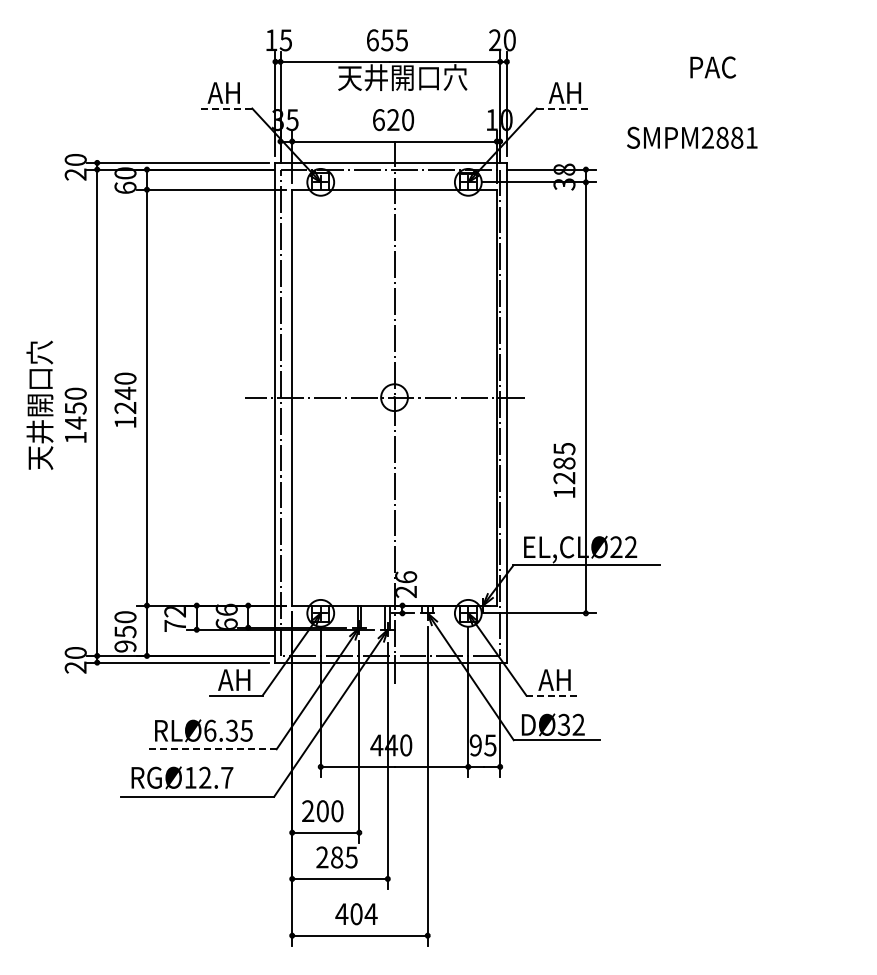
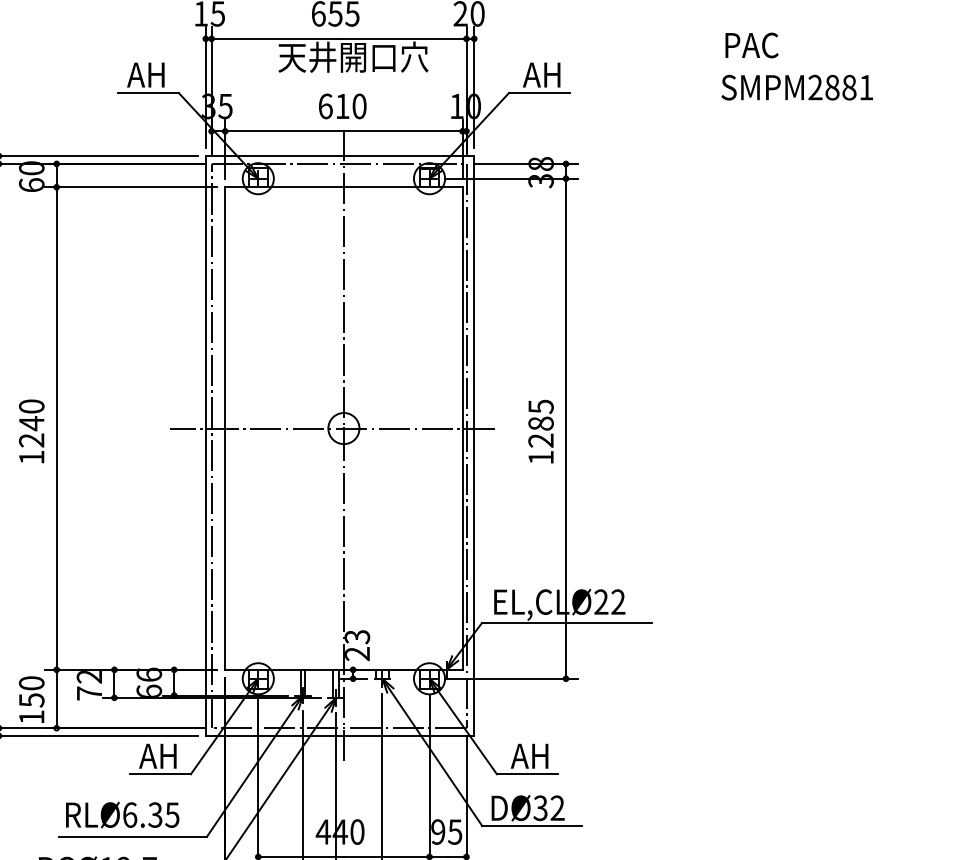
text: (713, 67) -> (752, 45), moved
line: (225, 108) -> (147, 93), dashed -> solid
line: (563, 108) -> (539, 93), dashed -> solid
text: (393, 119) -> (342, 105), 620 -> 610
text: (692, 137) -> (797, 87), moved
text: (564, 470) -> (541, 431), moved
text: (406, 577) -> (357, 637), 26 -> 23
text: (125, 646) -> (31, 717), 950 -> 150
line: (553, 695) -> (528, 774), dashed -> solid
line: (212, 749) -> (132, 836), dashed -> solid

